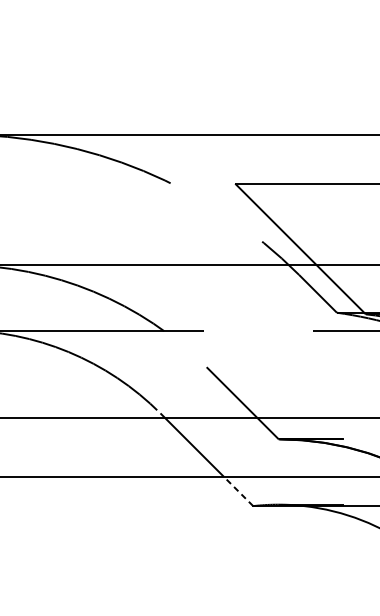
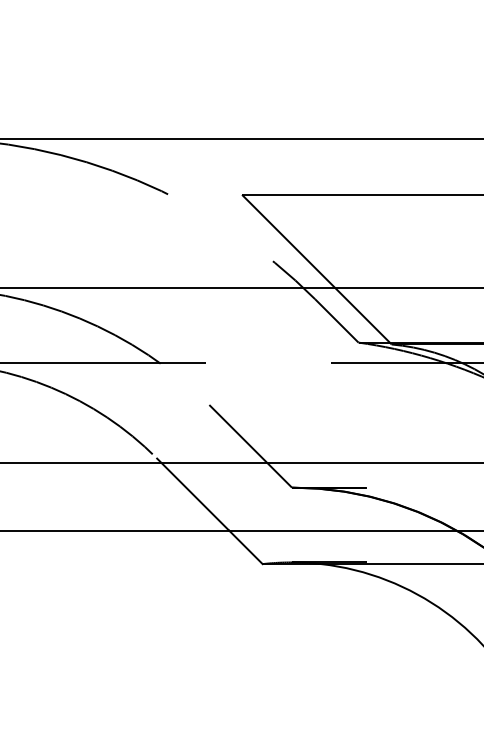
line: (238, 491) -> (245, 547), dashed -> solid

